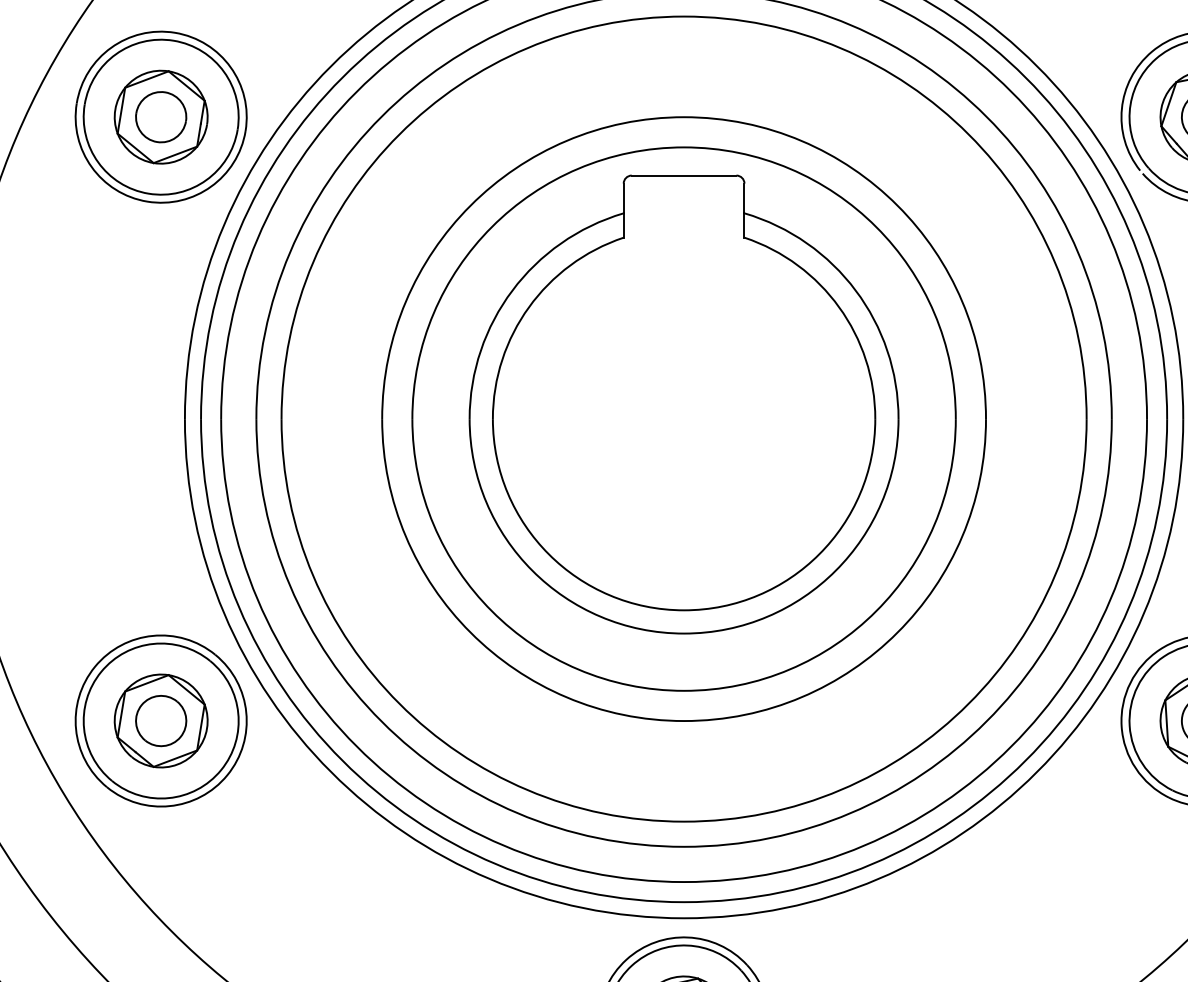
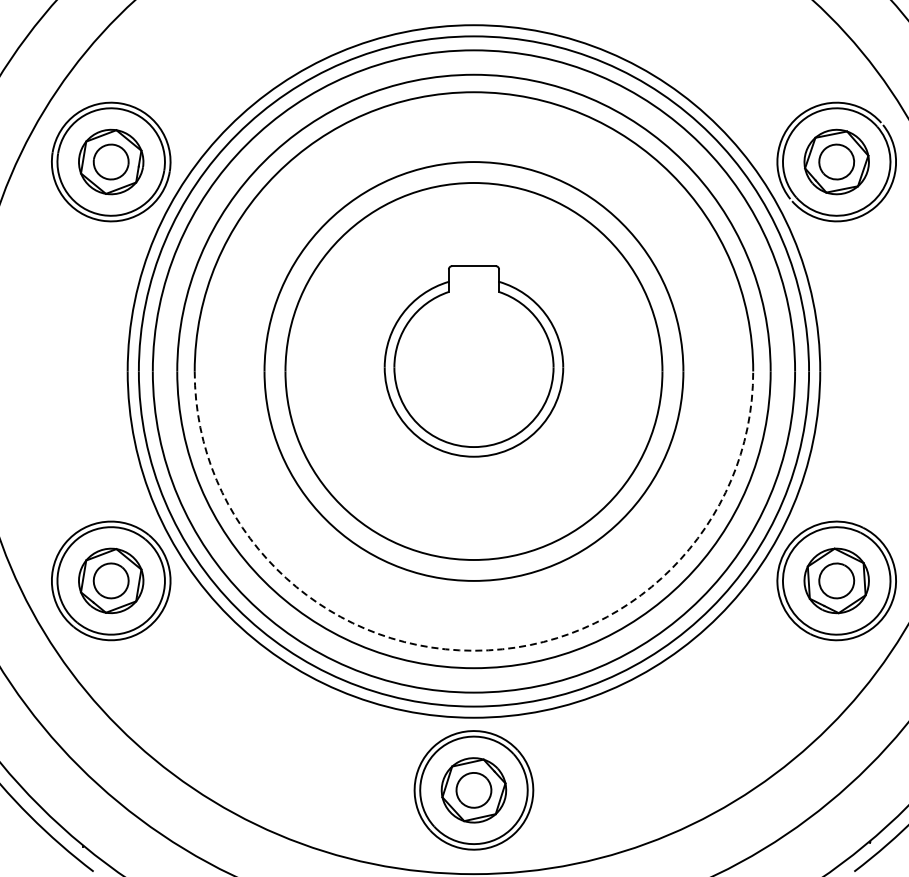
part: (683, 404) -> (473, 361), size x0.6
arc: (683, 821) -> (473, 650), solid -> dashed

